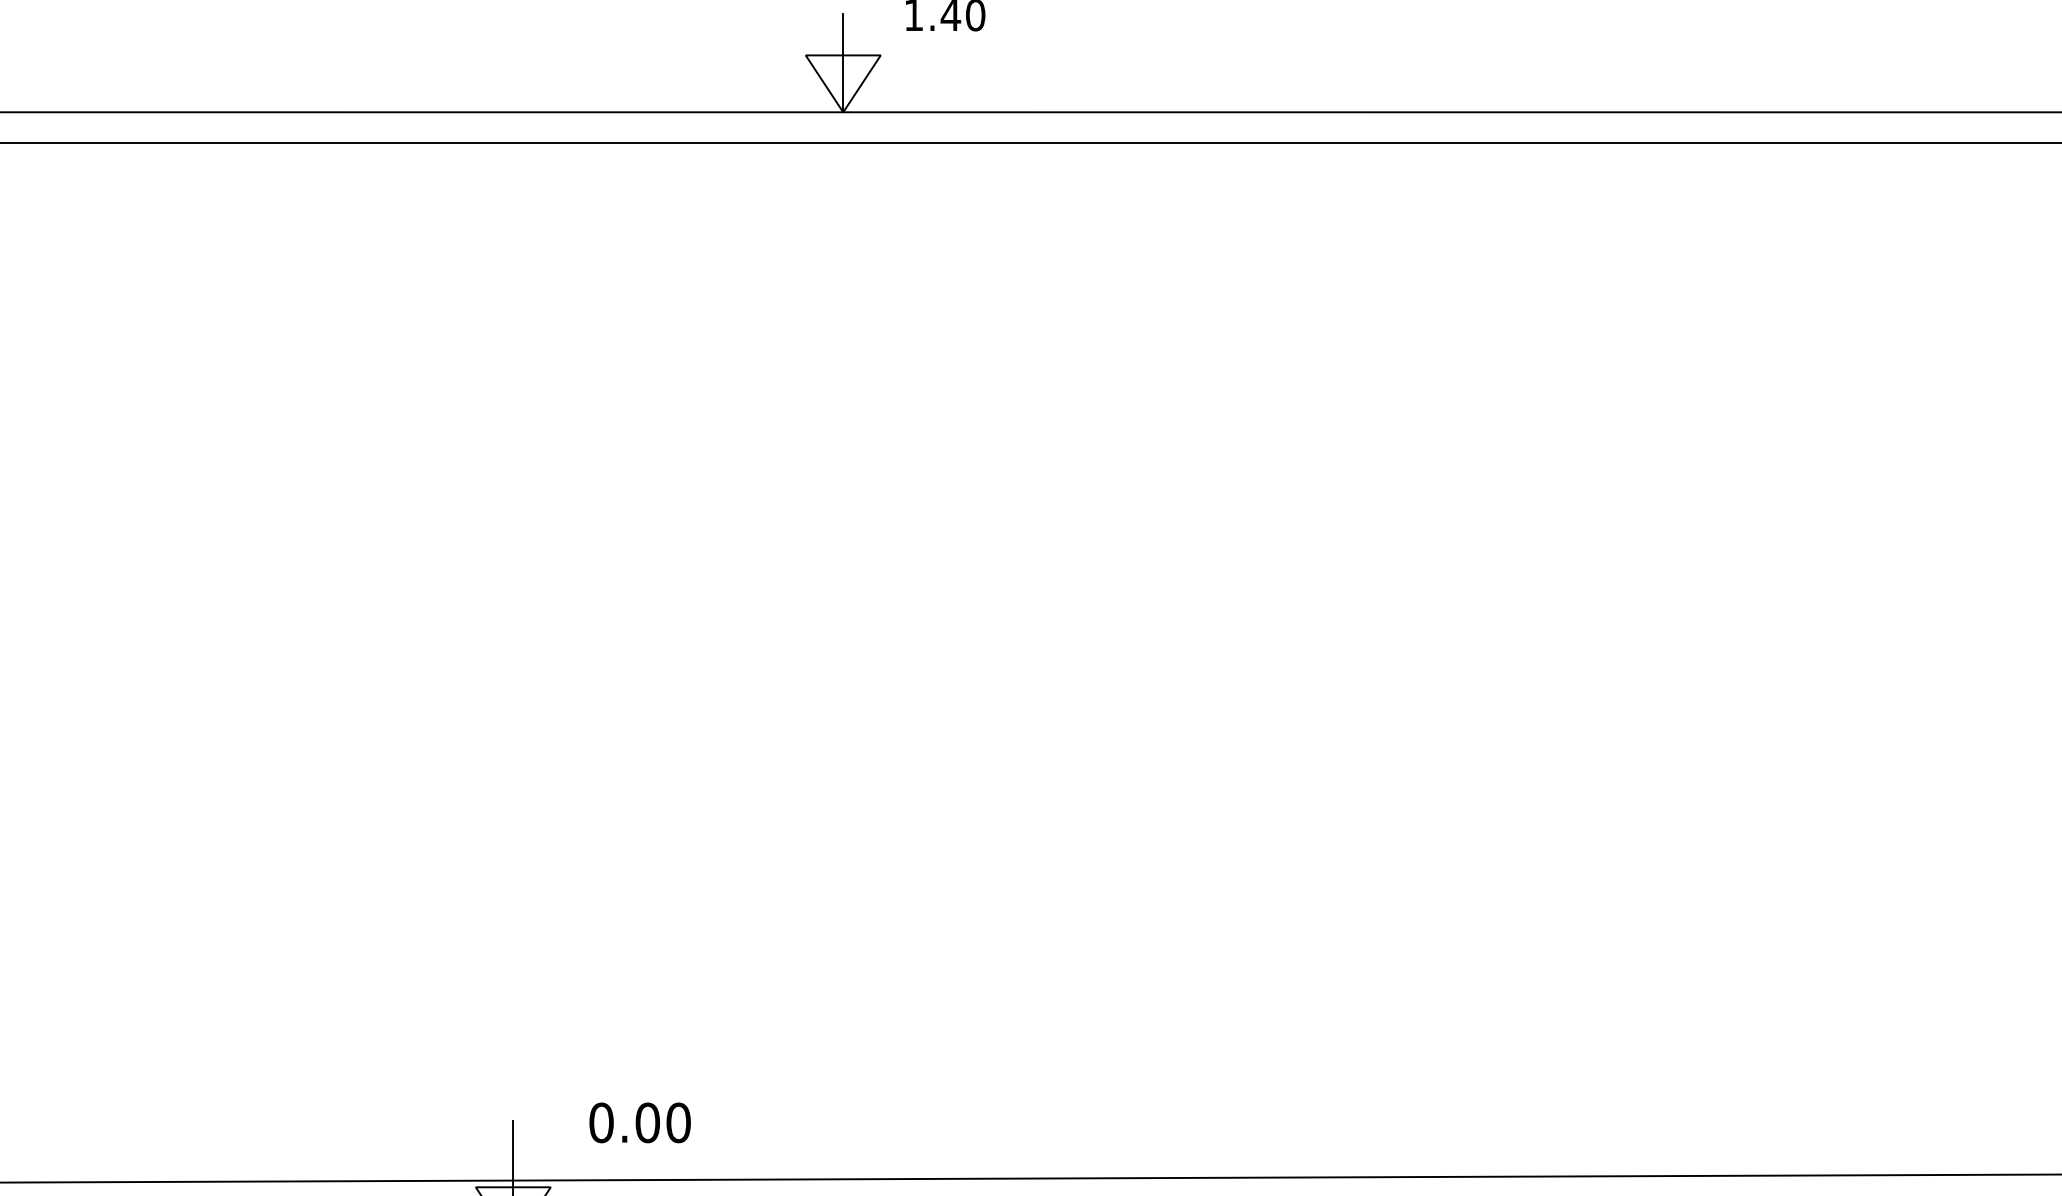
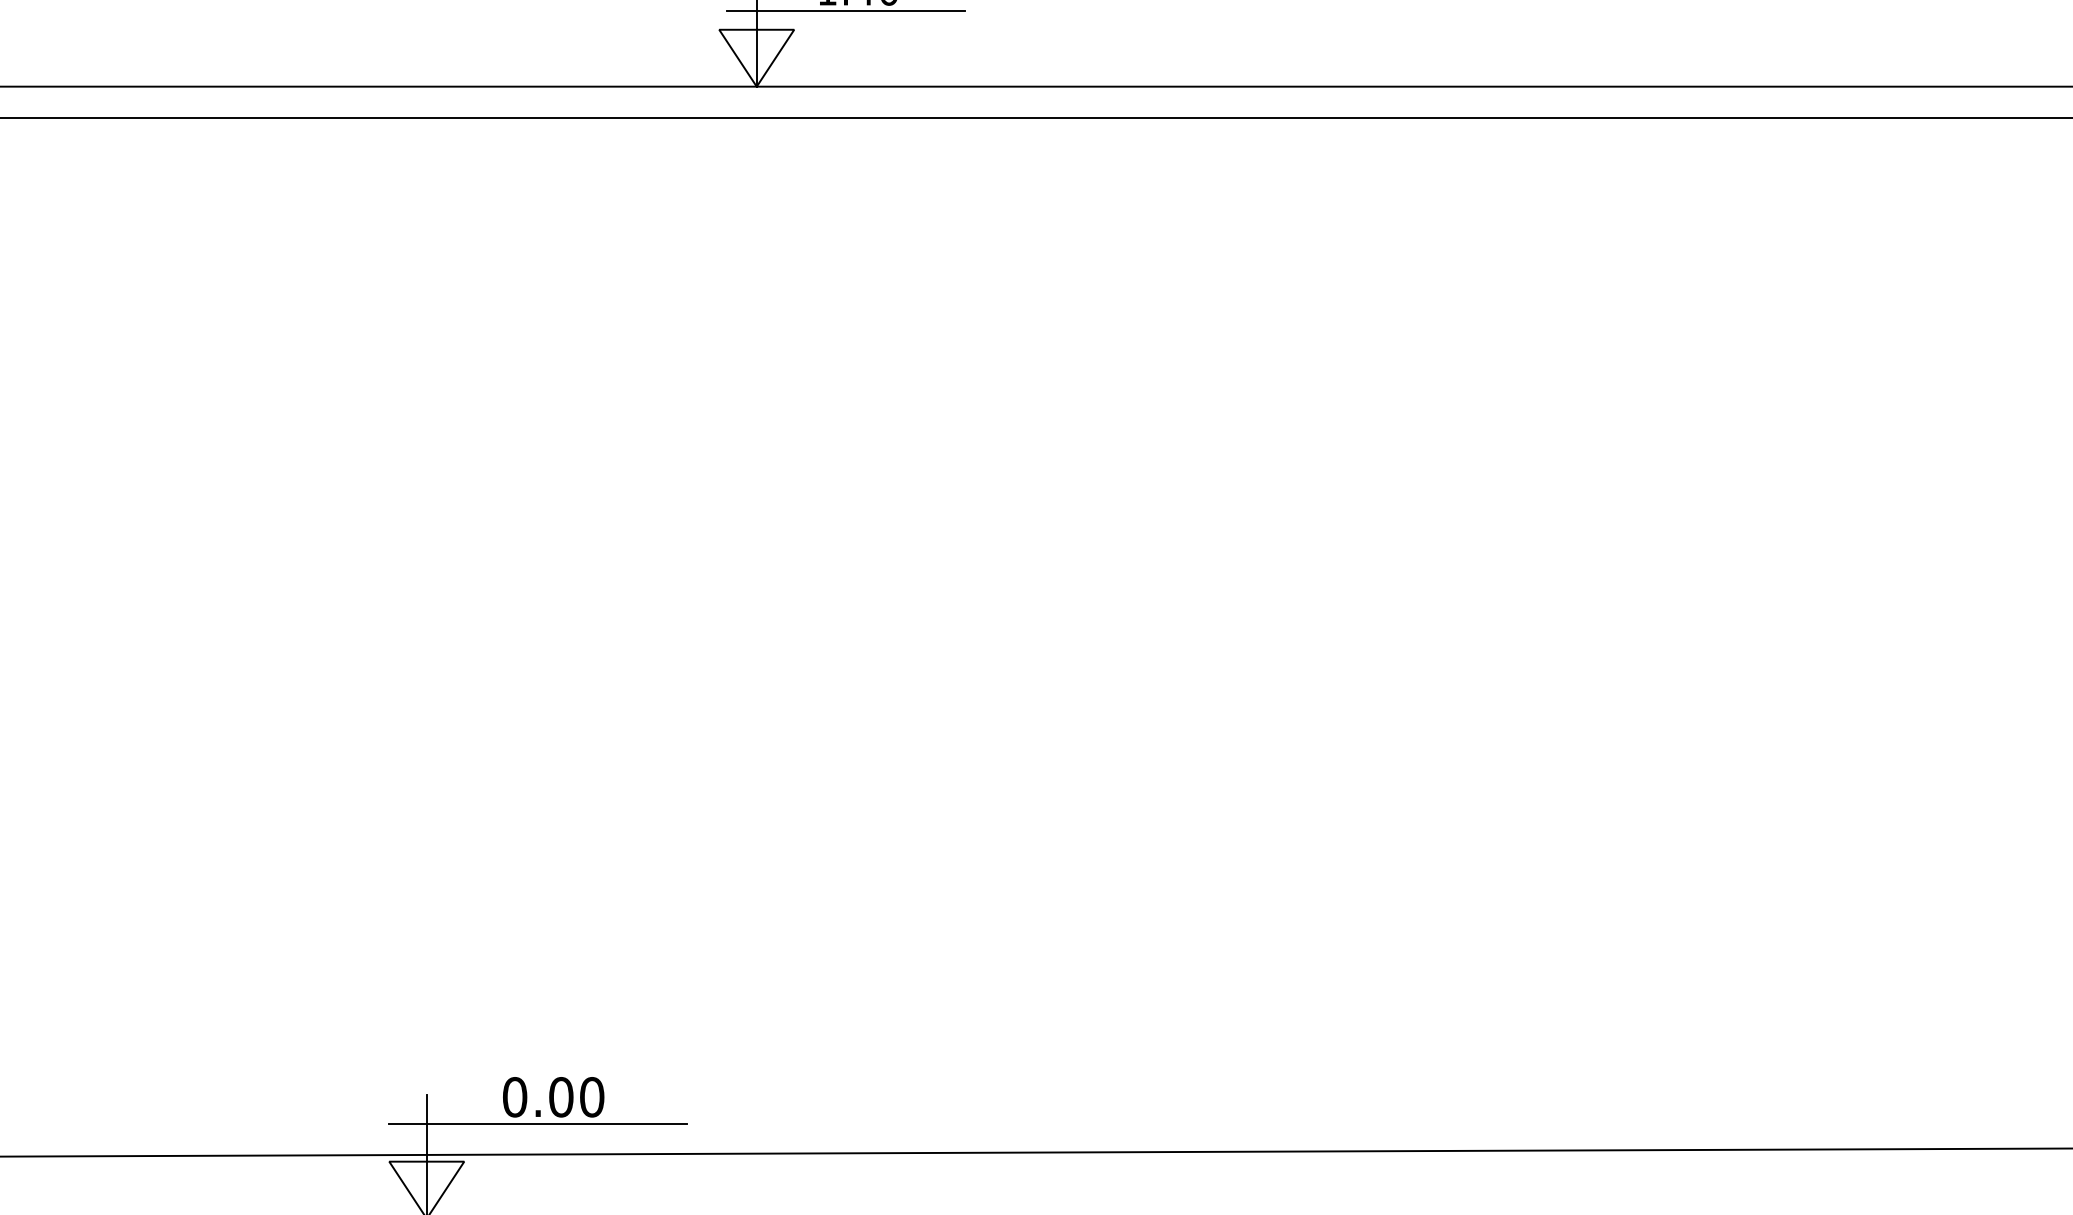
line: (932, 37) -> (845, 11), added
line: (624, 1150) -> (537, 1124), added

